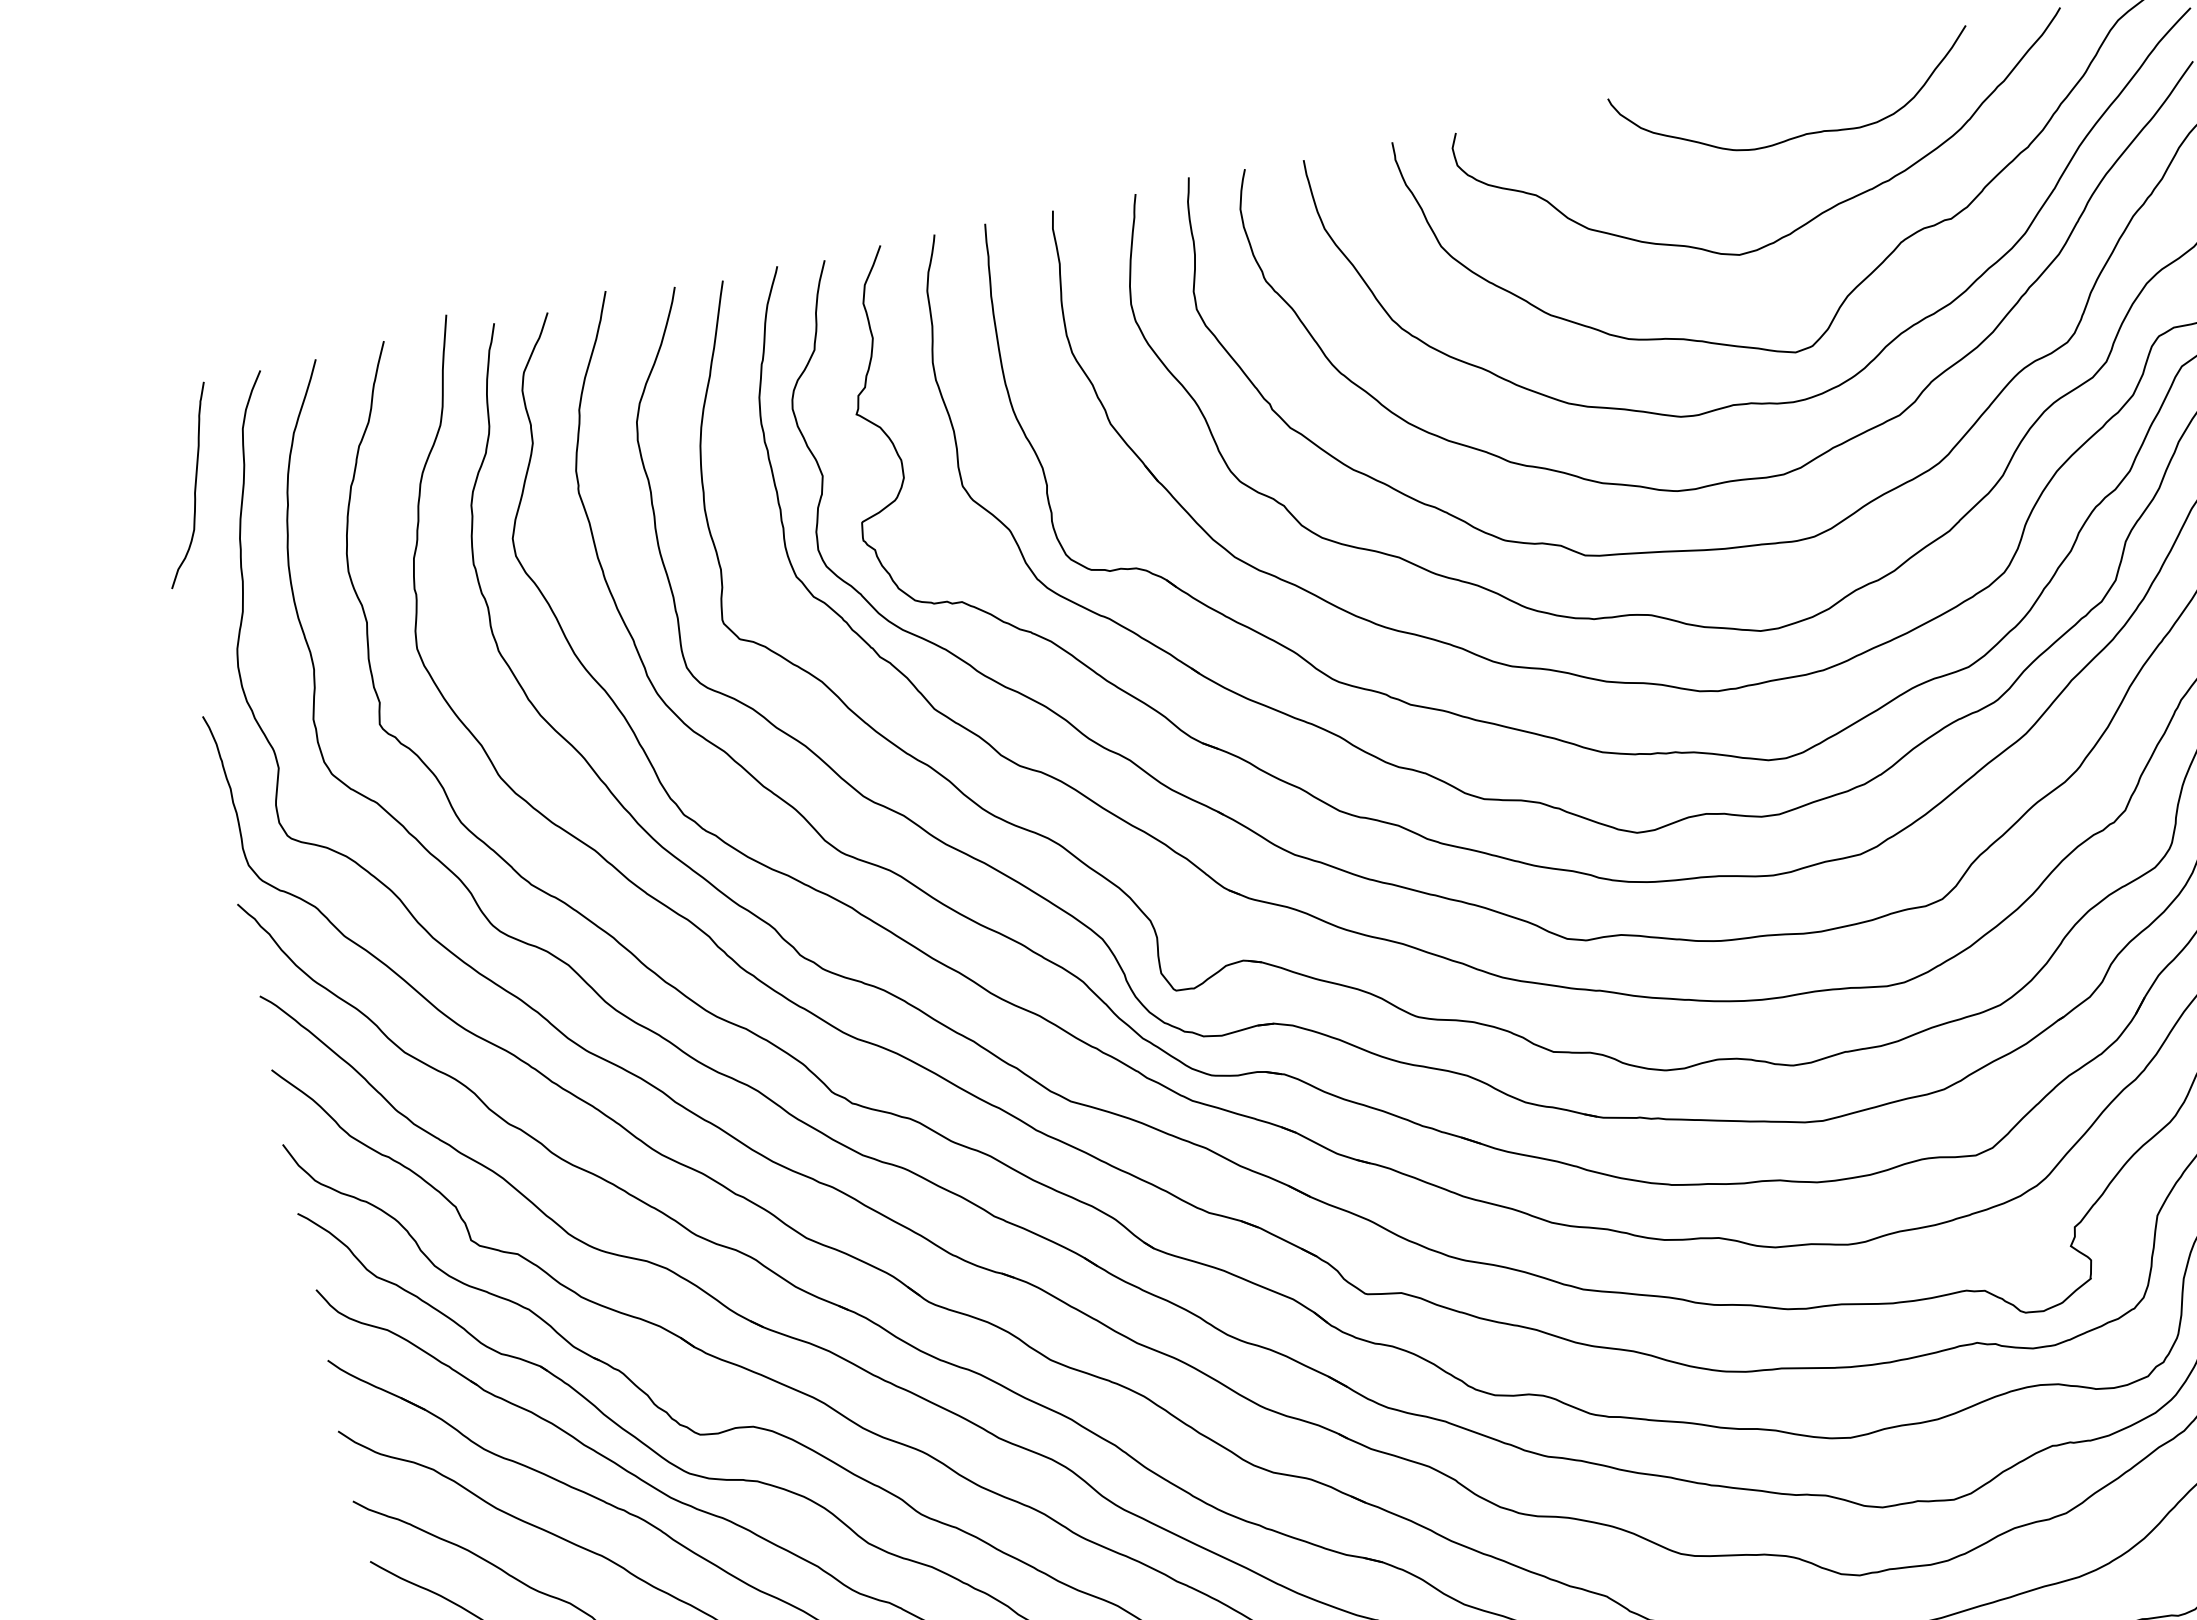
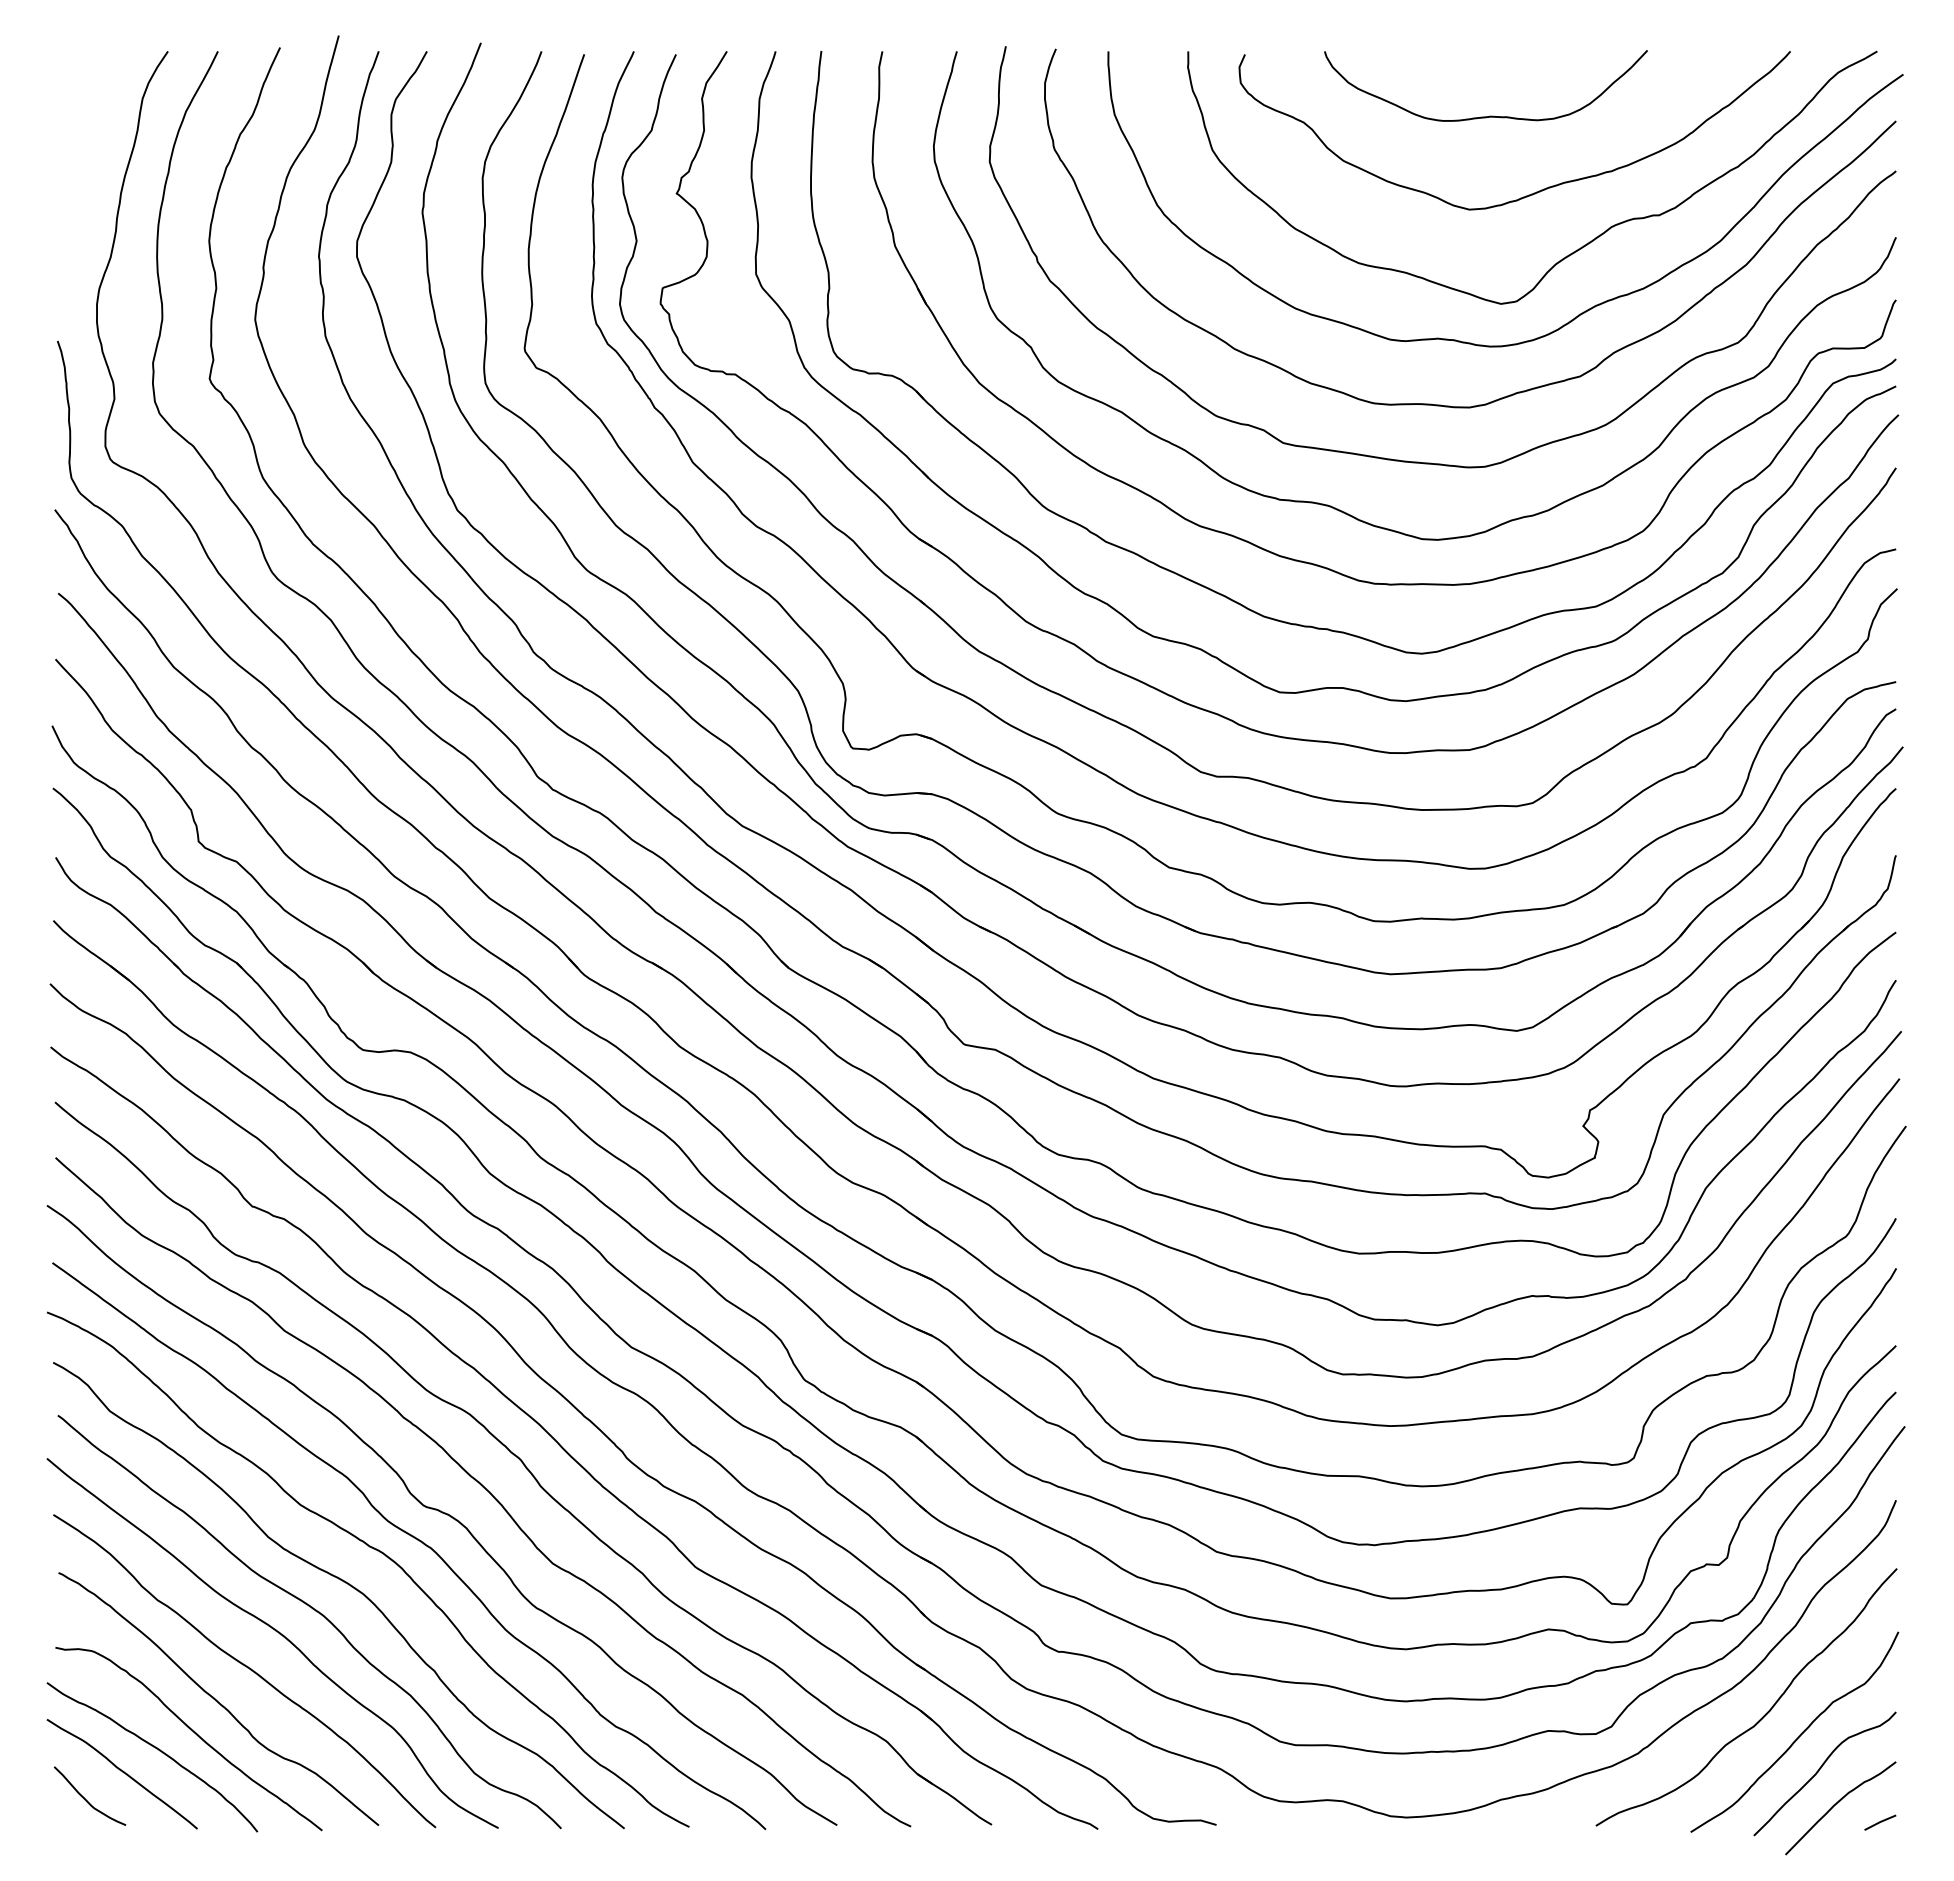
curve: (1805, 133) -> (1489, 115), moved
curve: (194, 486) -> (90, 140), removed

